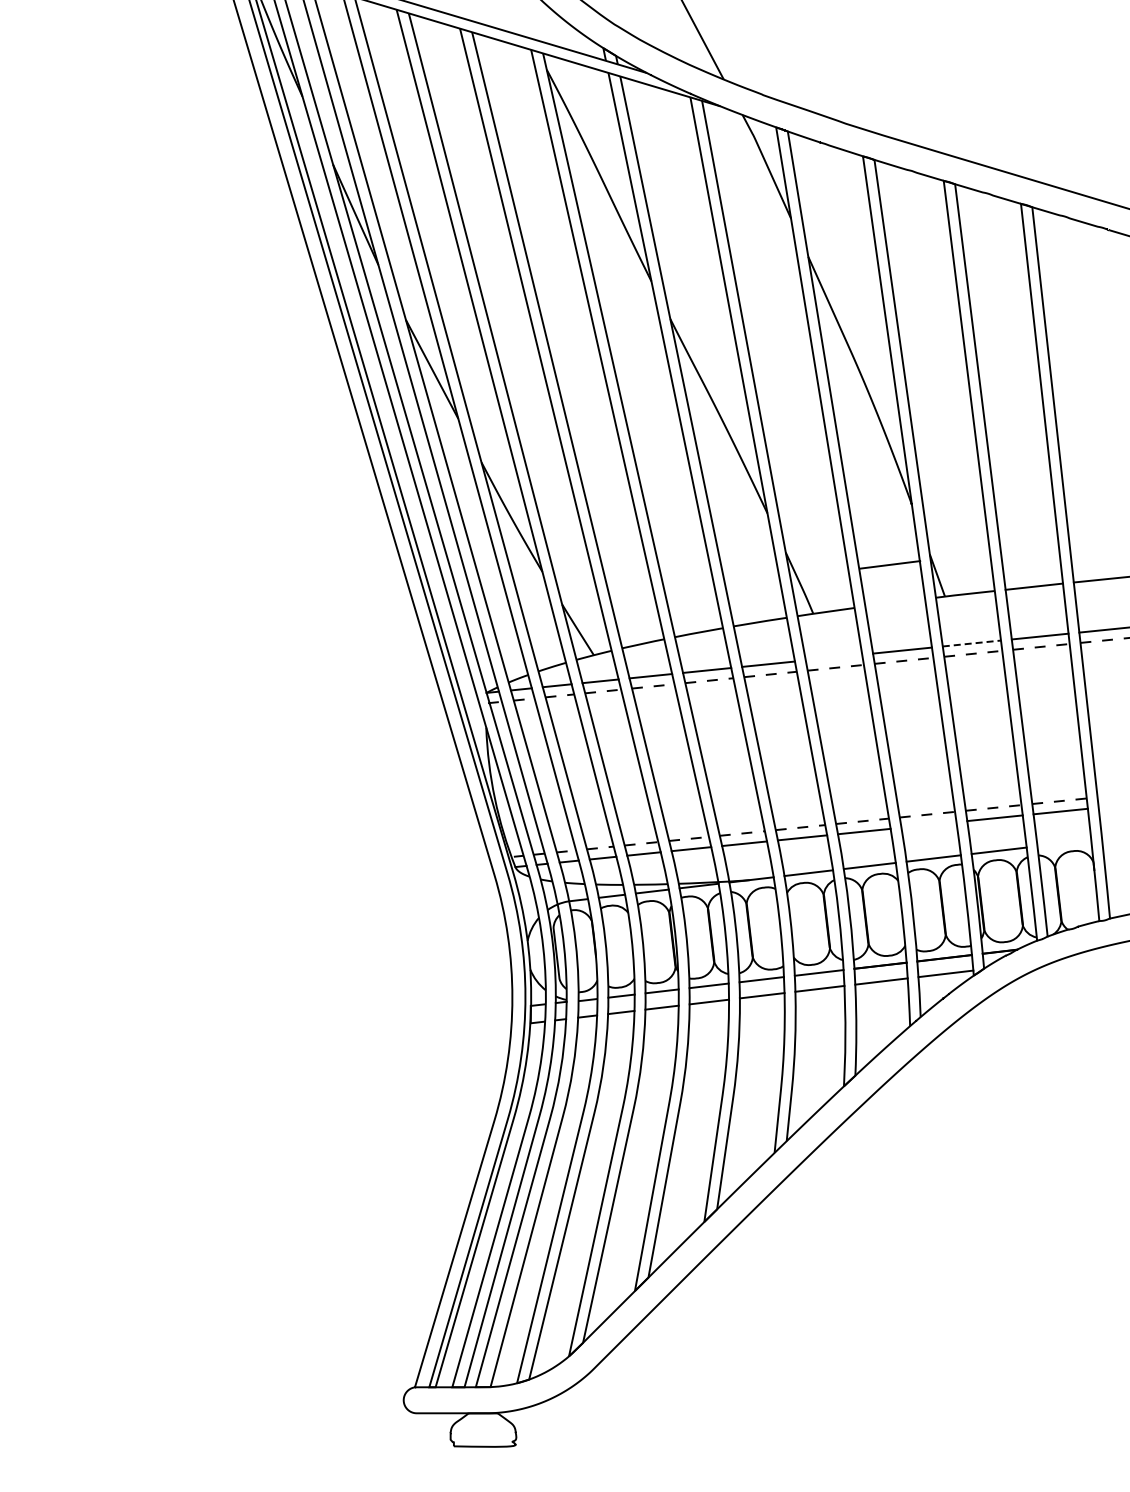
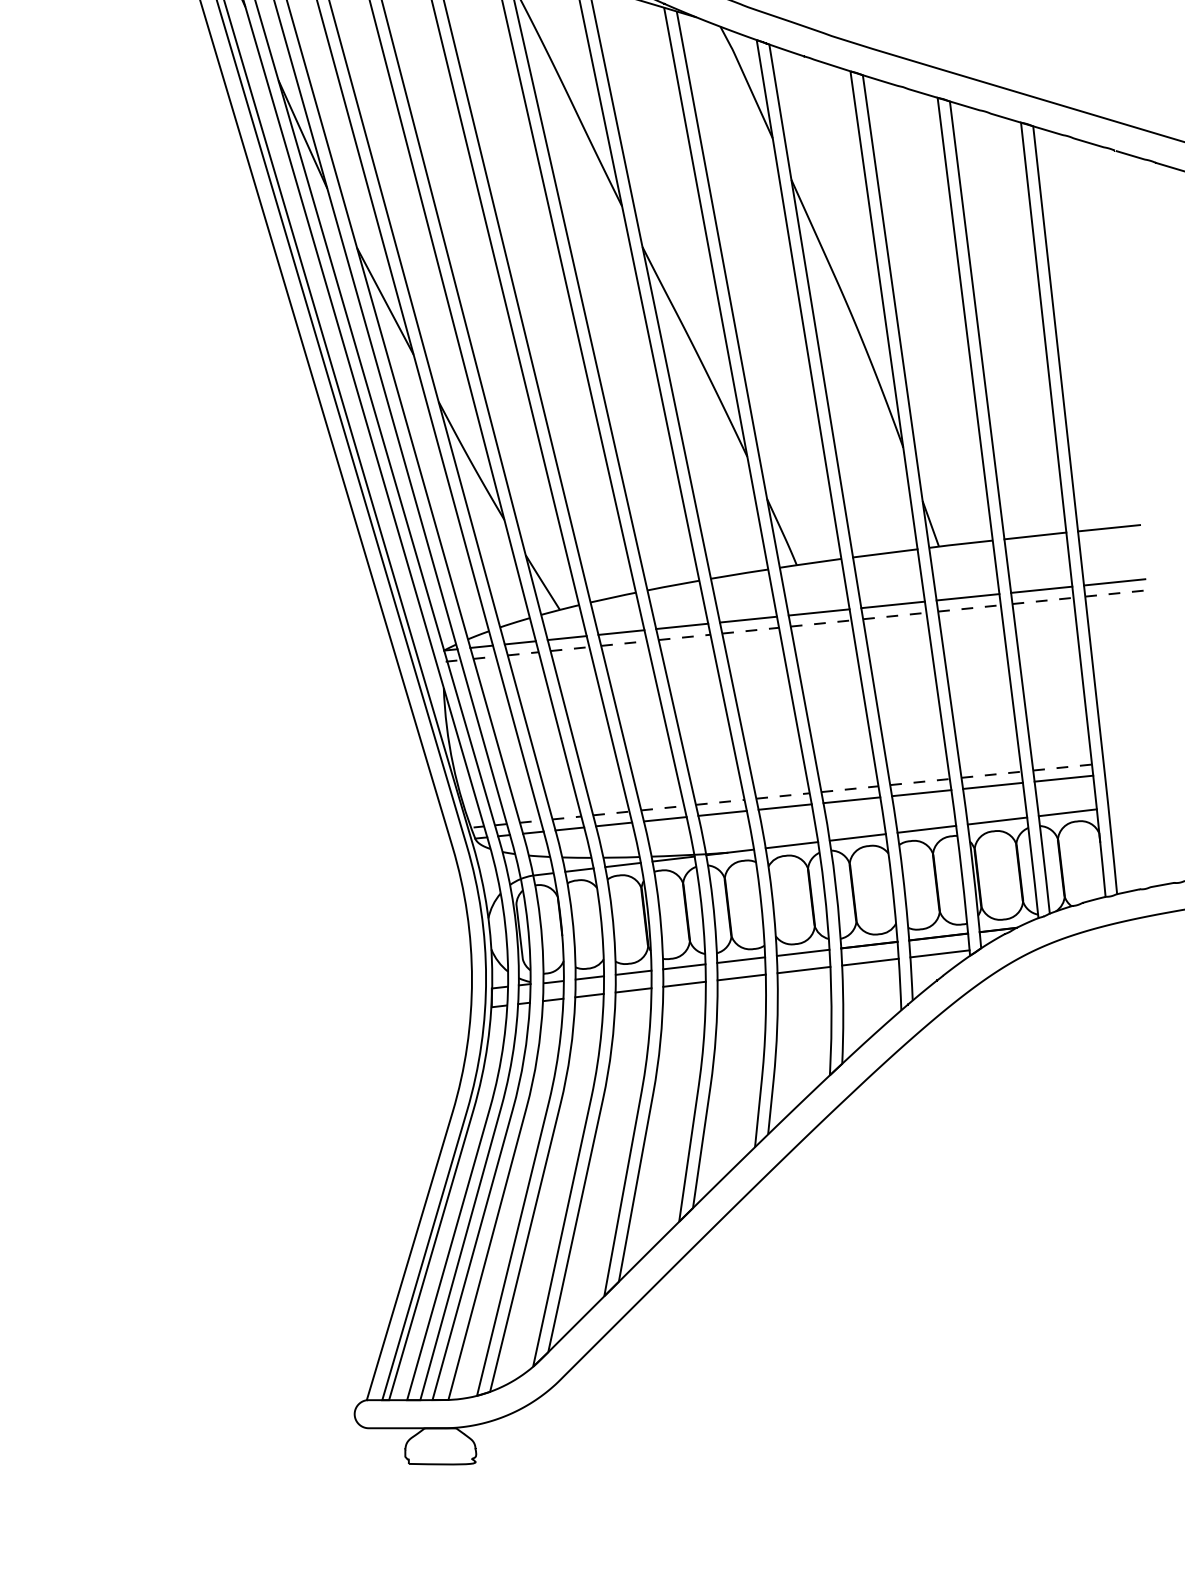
line: (890, 564) -> (885, 552), moved
line: (972, 643) -> (968, 597), dashed -> solid
line: (833, 657) -> (818, 612), added
line: (928, 824) -> (921, 792), added
line: (1064, 842) -> (1067, 812), added

